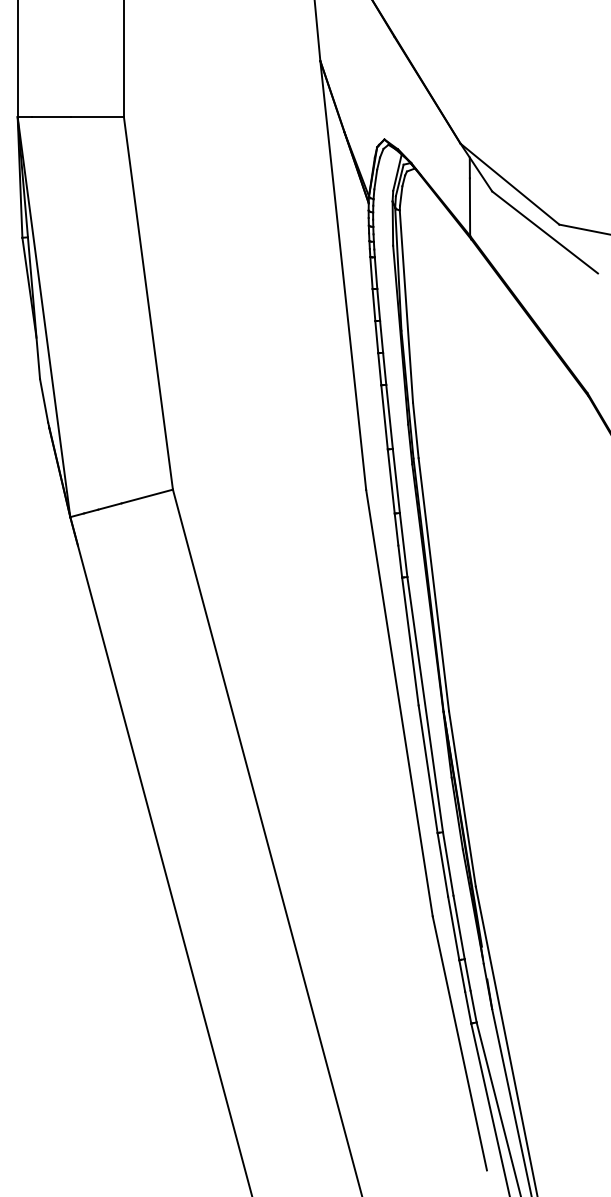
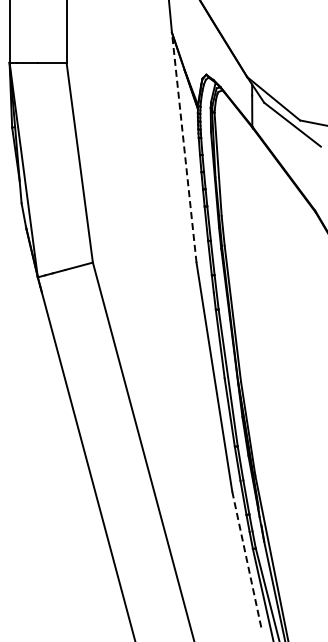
line: (343, 275) -> (184, 147), solid -> dashed
line: (459, 1043) -> (246, 559), solid -> dashed

